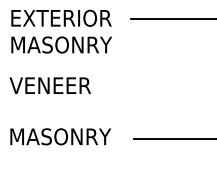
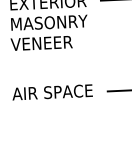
text: (49, 85) -> (41, 43), moved
text: (61, 136) -> (52, 92), MASONRY -> AIR SPACE

